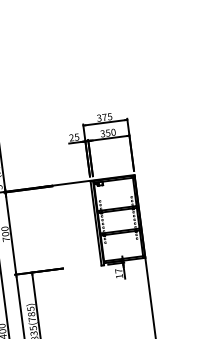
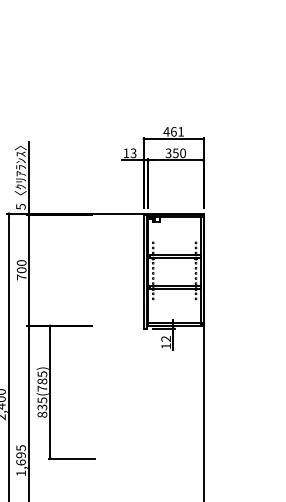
text: (104, 117) -> (173, 131), 375 -> 461
text: (73, 136) -> (129, 152), 25 -> 13
text: (118, 270) -> (165, 338), 17 -> 12

